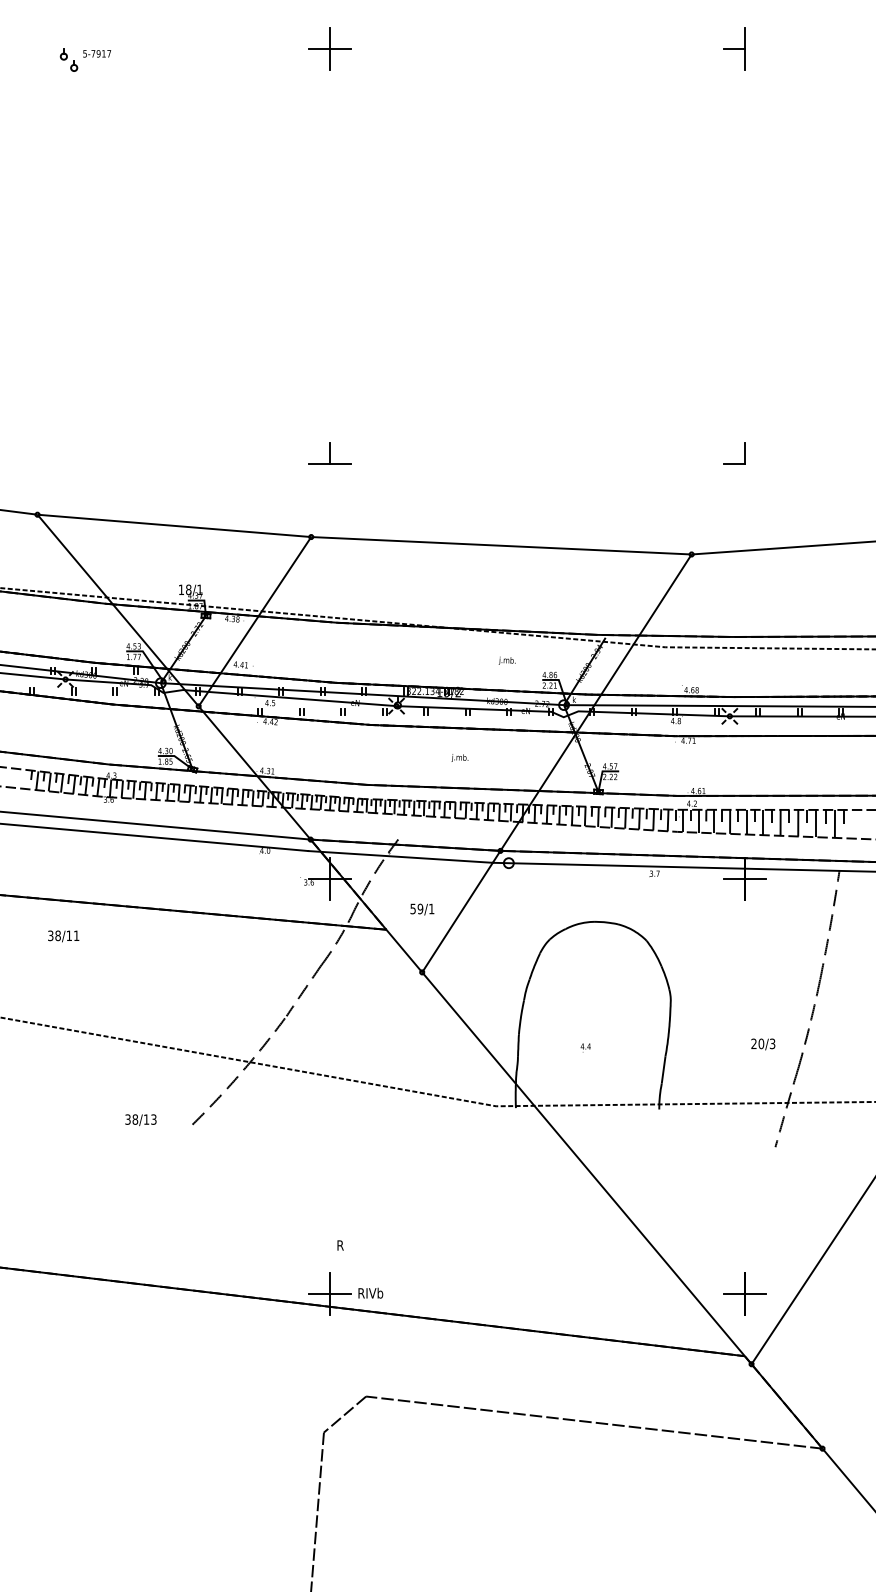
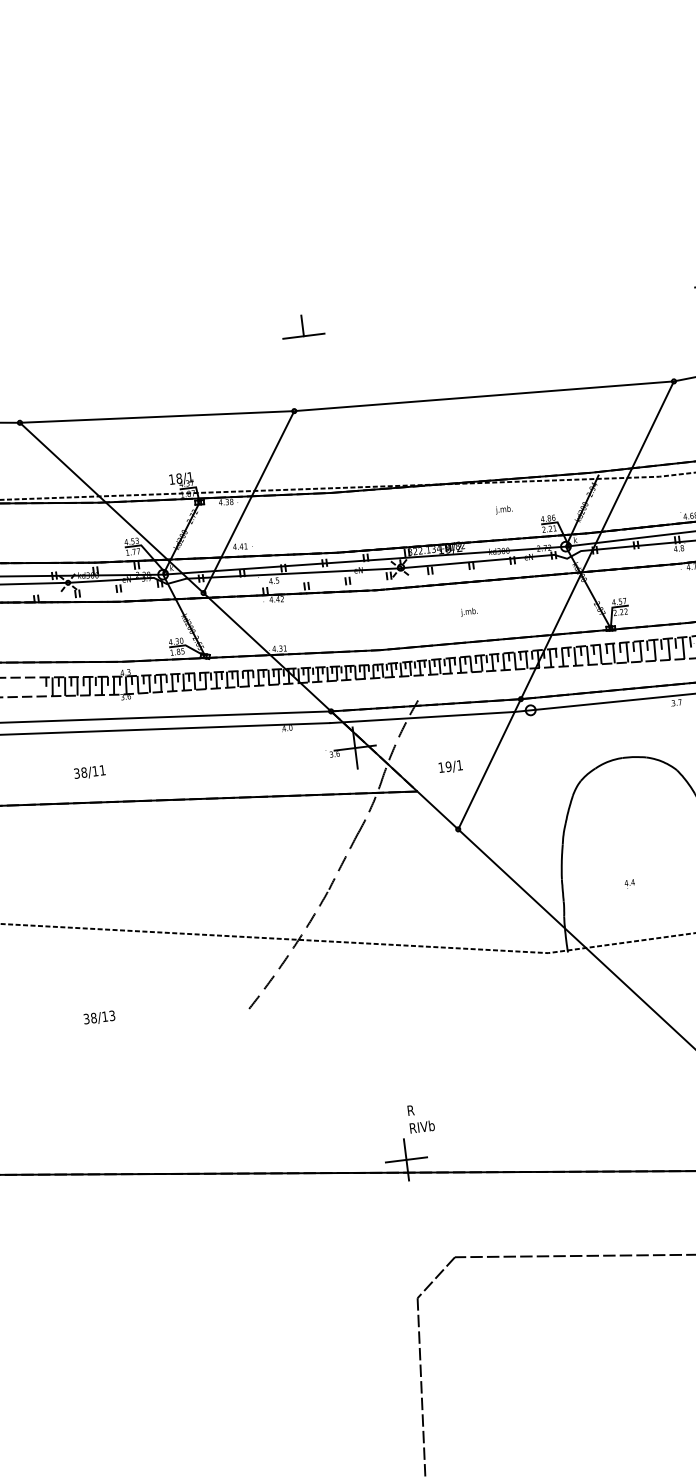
text: (412, 908) -> (440, 767), 59/1 -> 19/1
text: (63, 936) -> (89, 772), moved
text: (140, 1120) -> (99, 1018), moved
text: (370, 1292) -> (421, 1126), moved

